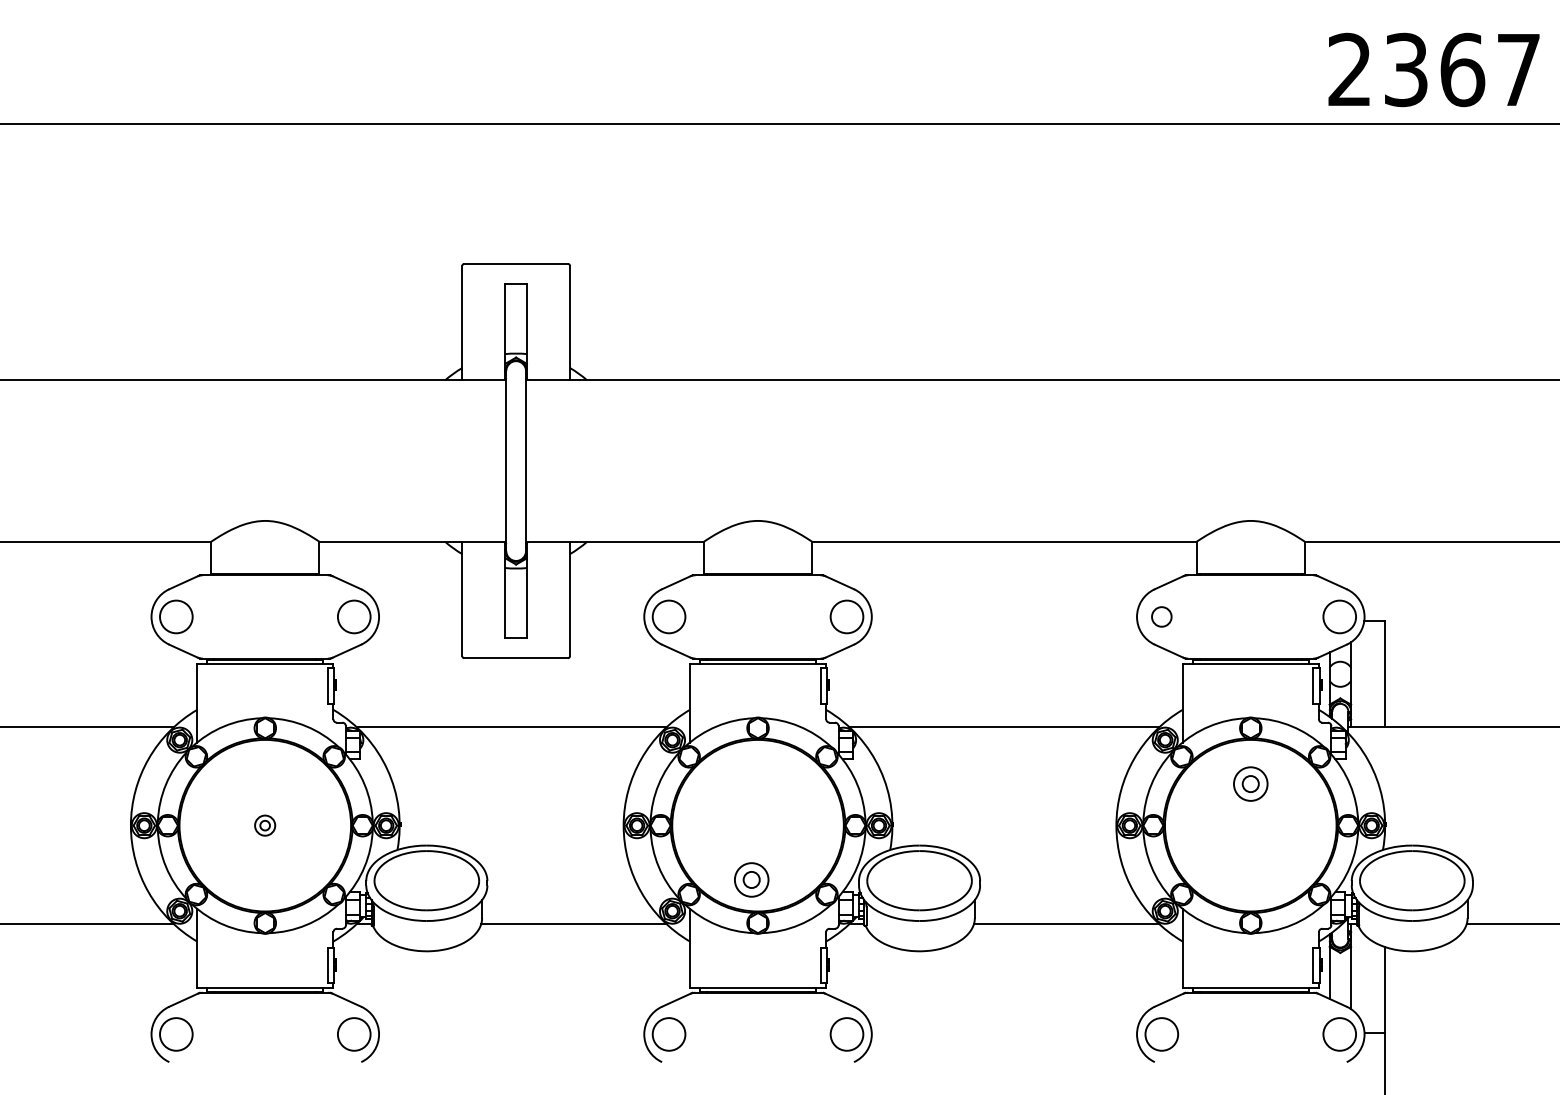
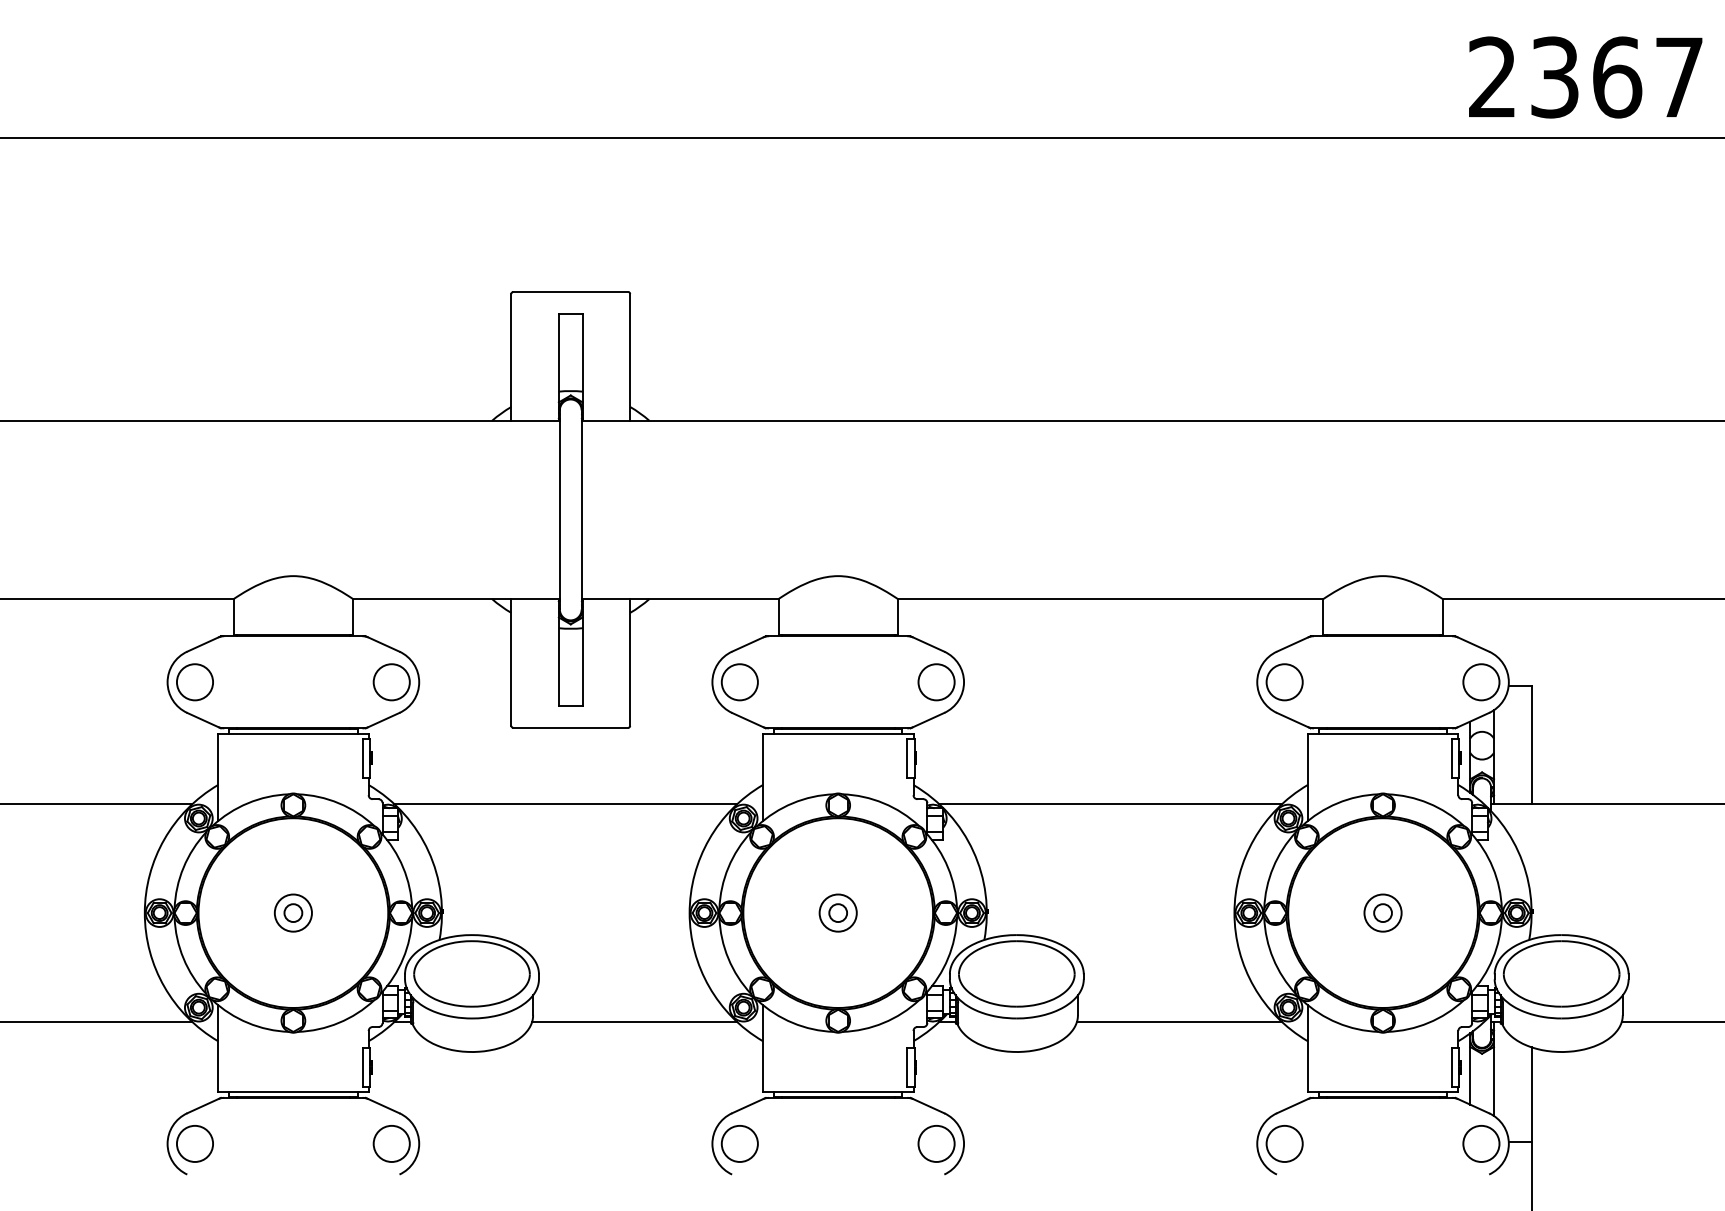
circle: (1161, 617) -> (1284, 682), size x1.67
part: (1250, 783) -> (1382, 912), moved
part: (264, 825) -> (292, 912), size x1.67
part: (751, 879) -> (837, 912), moved

